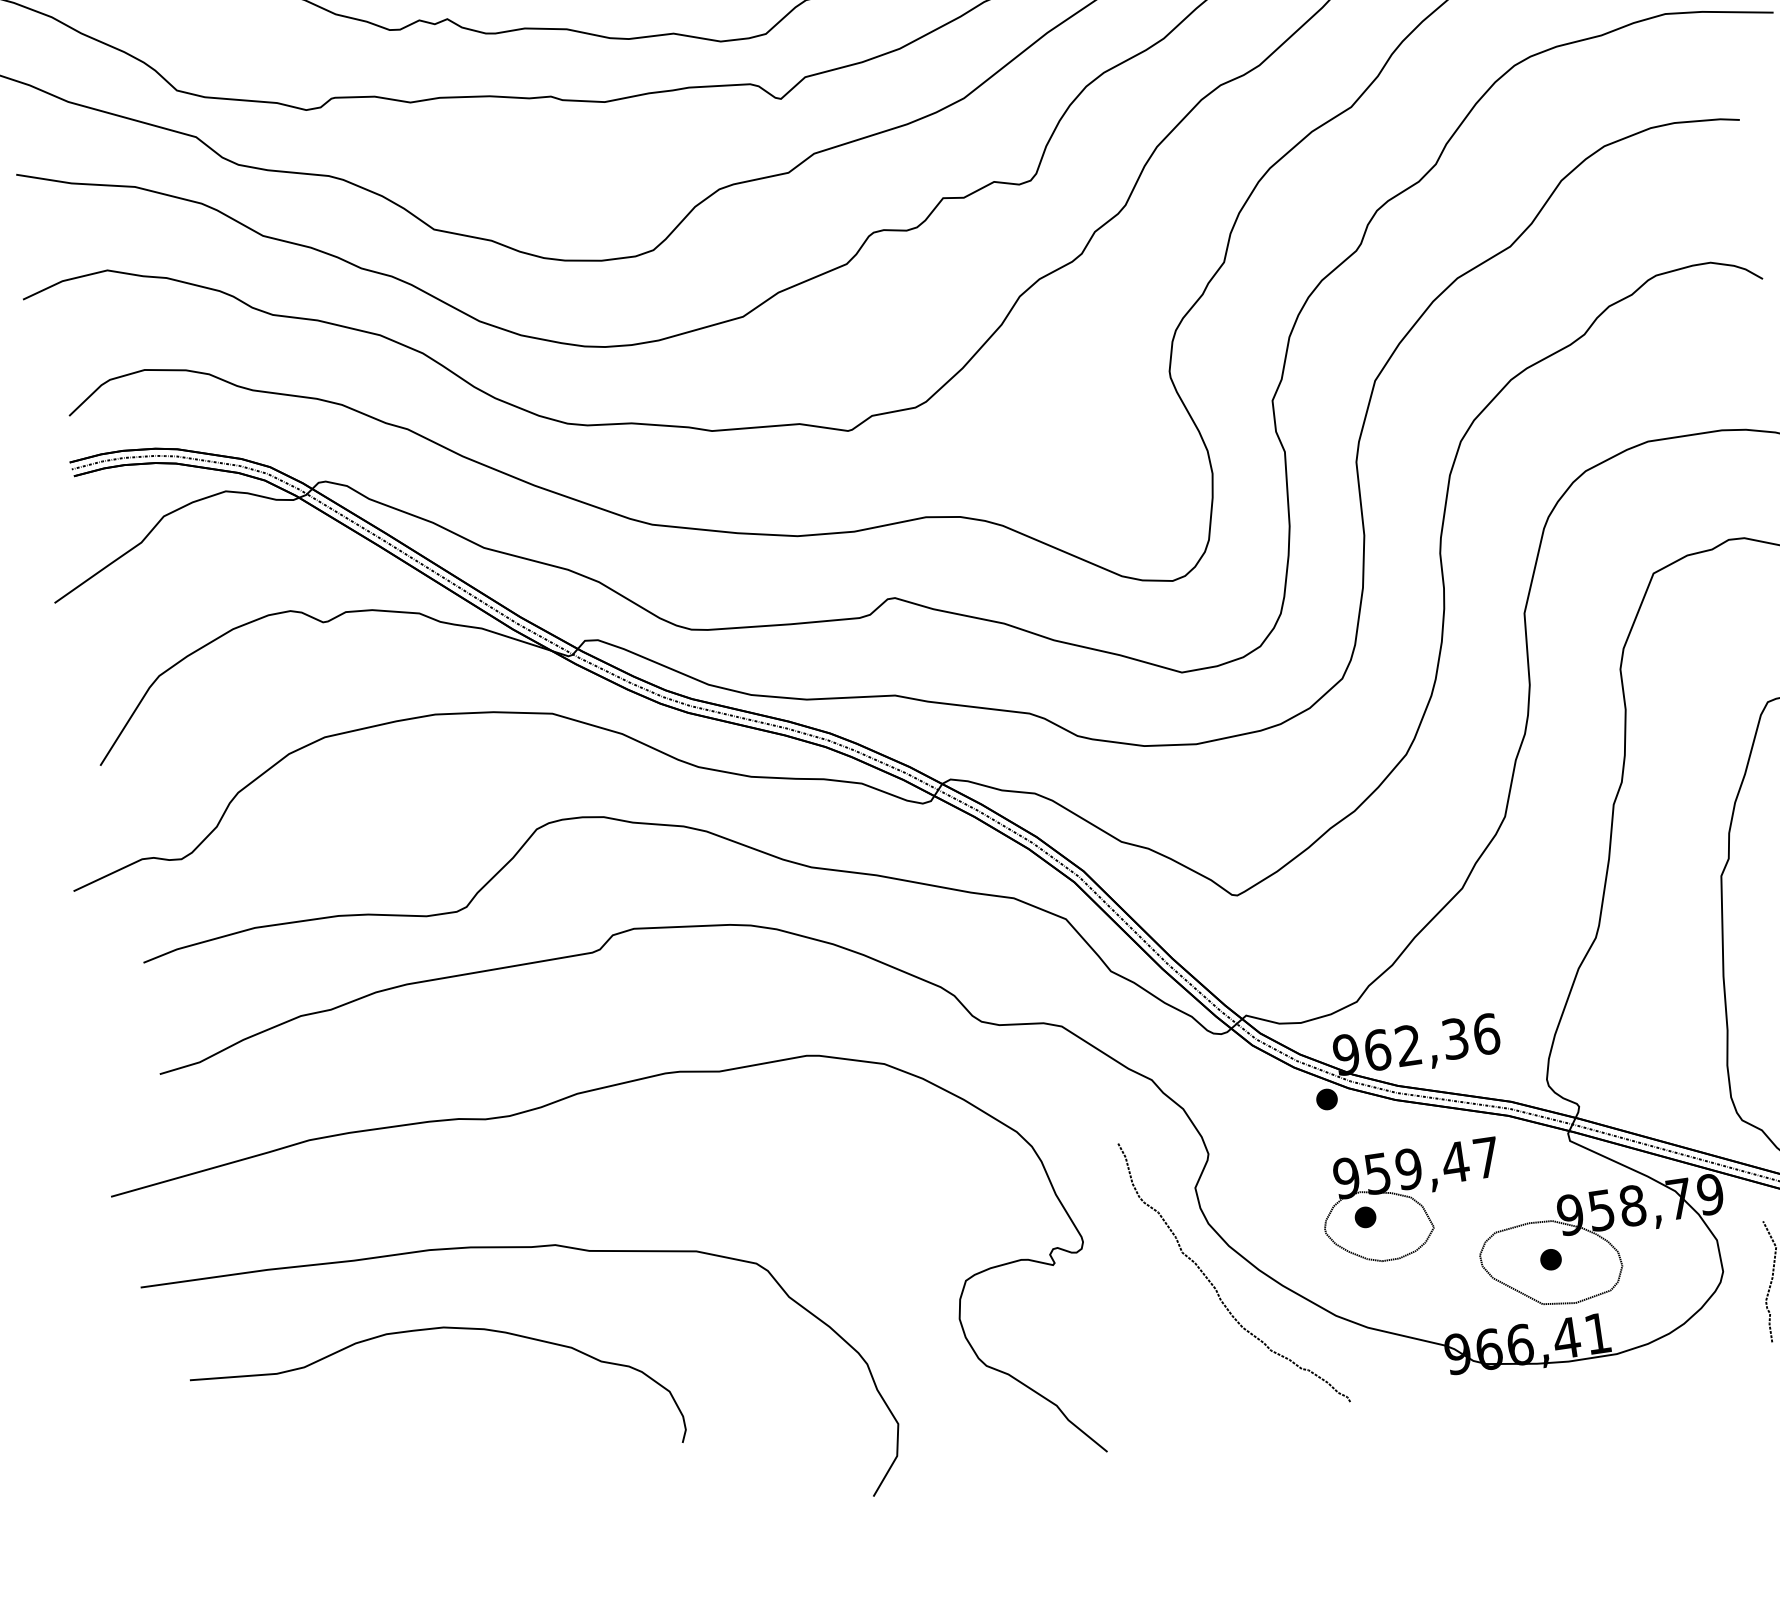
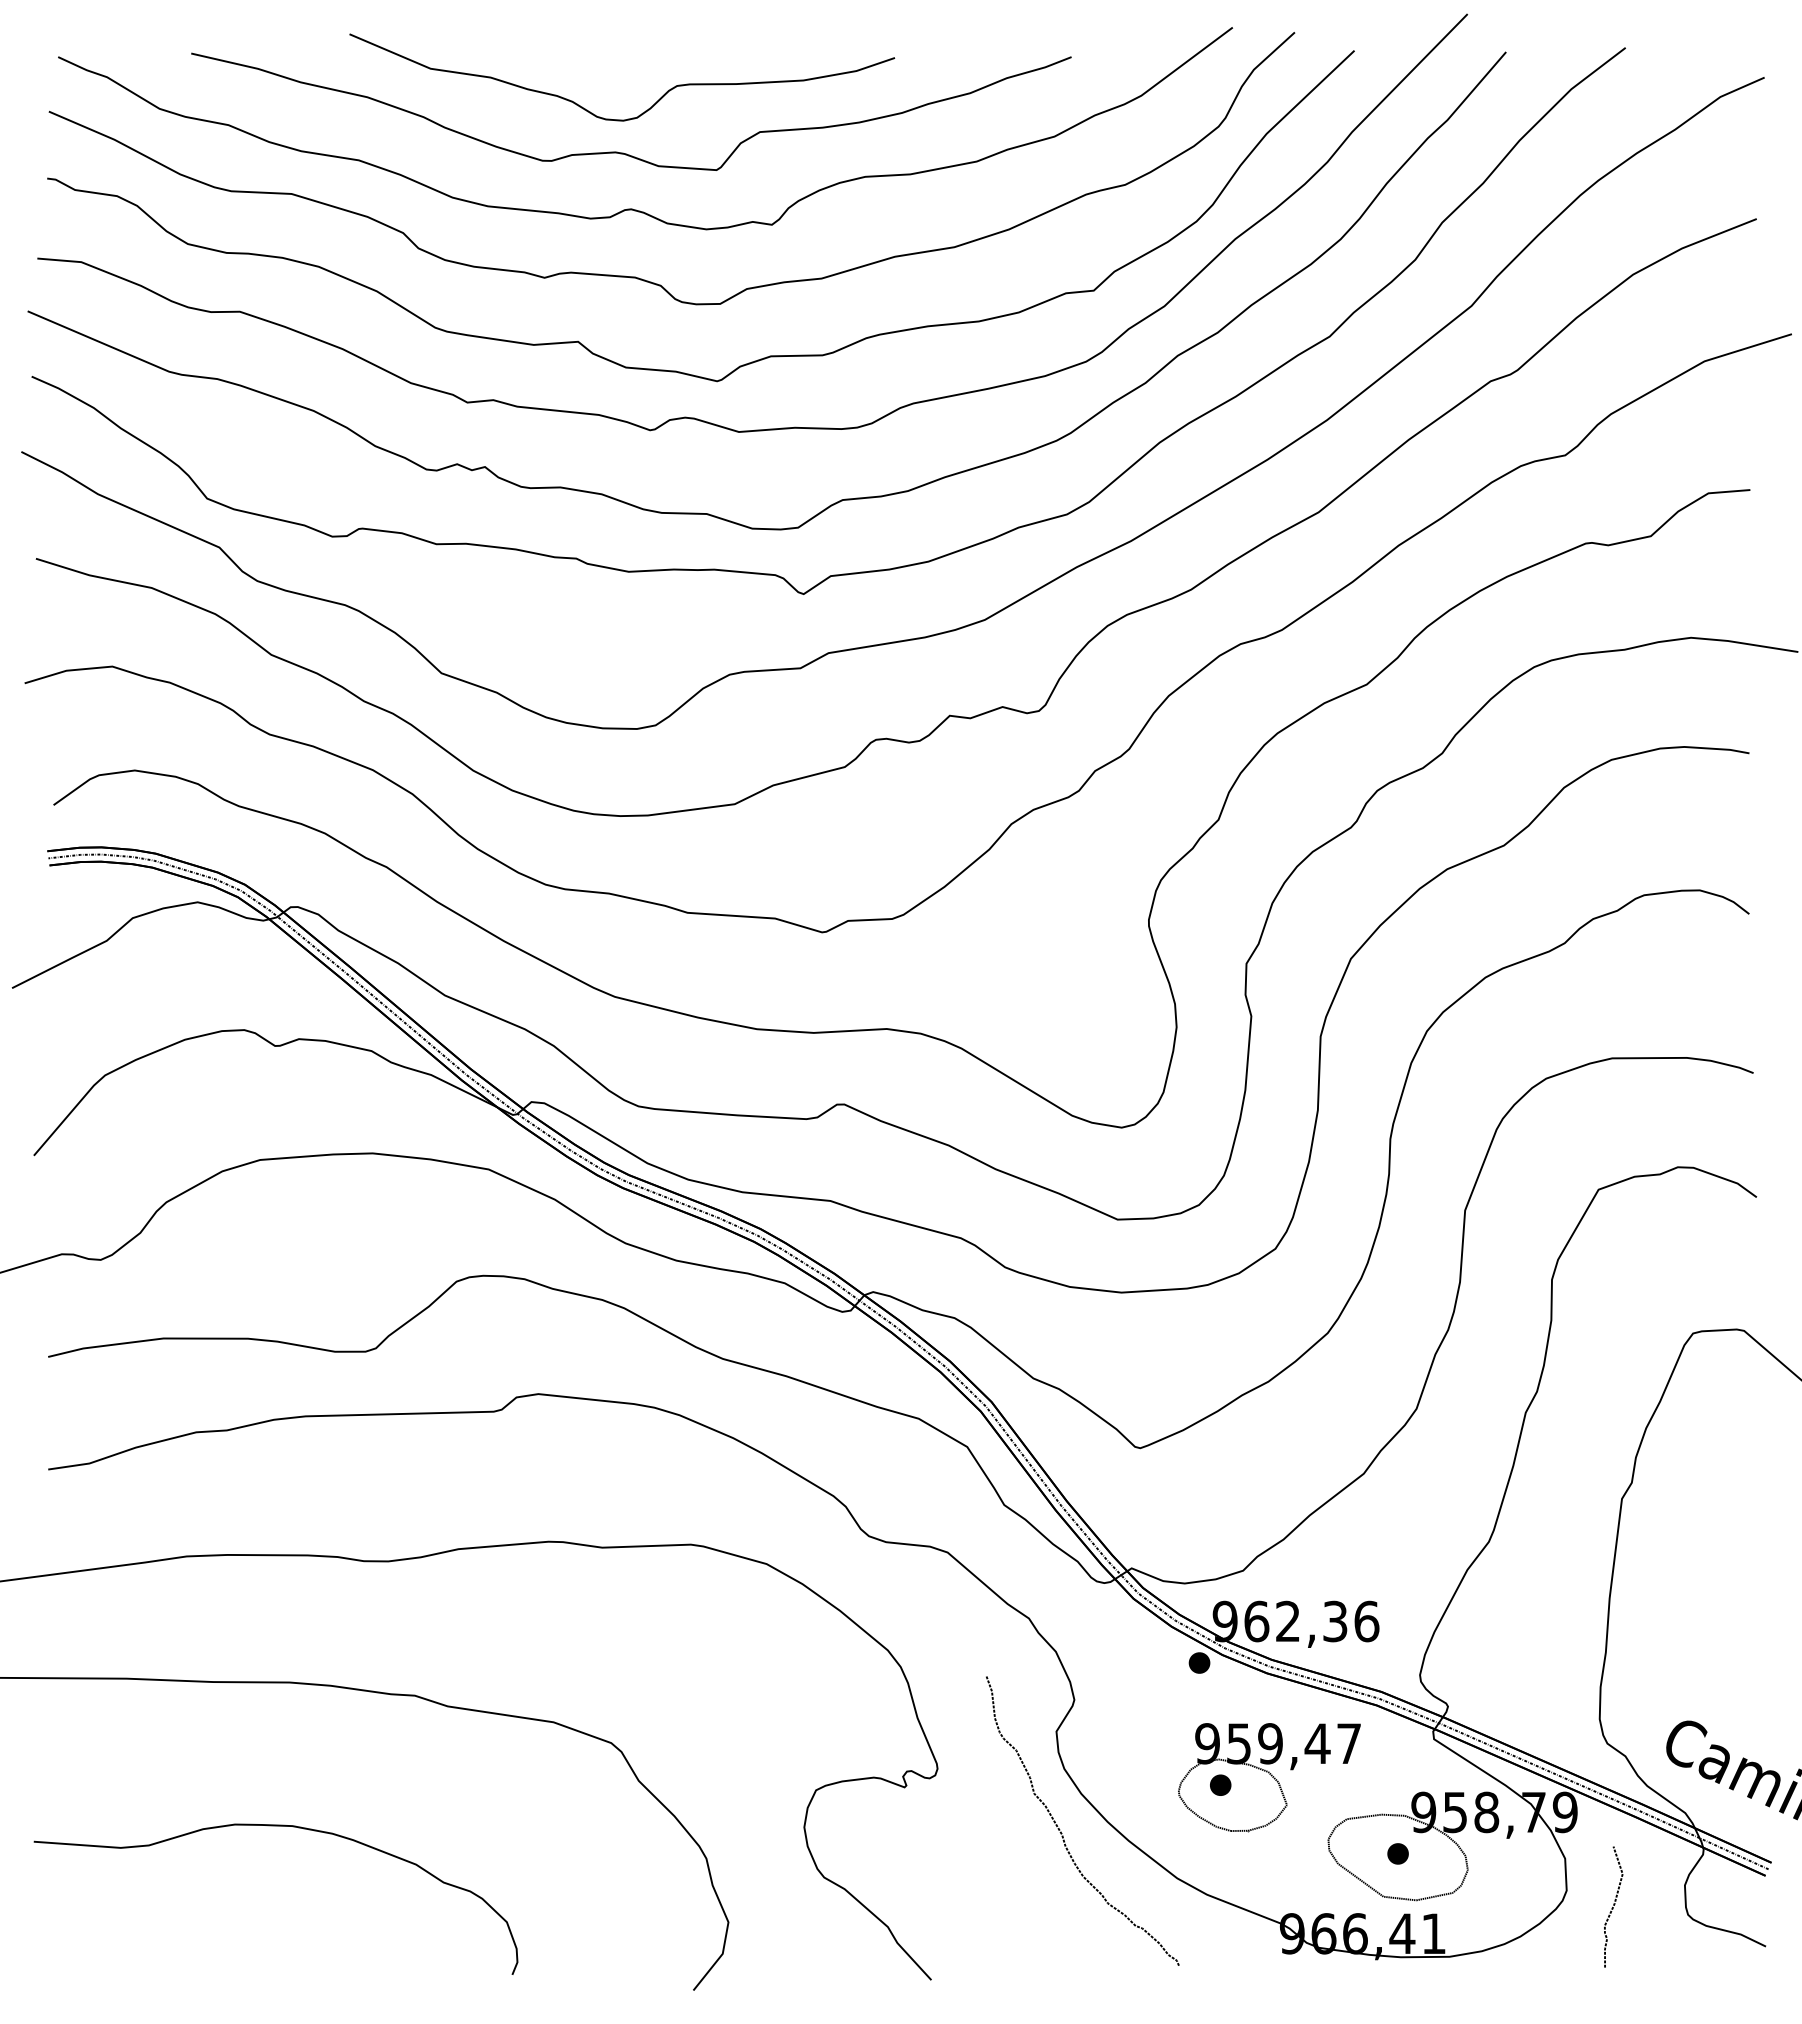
part: (426, 1330) -> (275, 1826), moved

